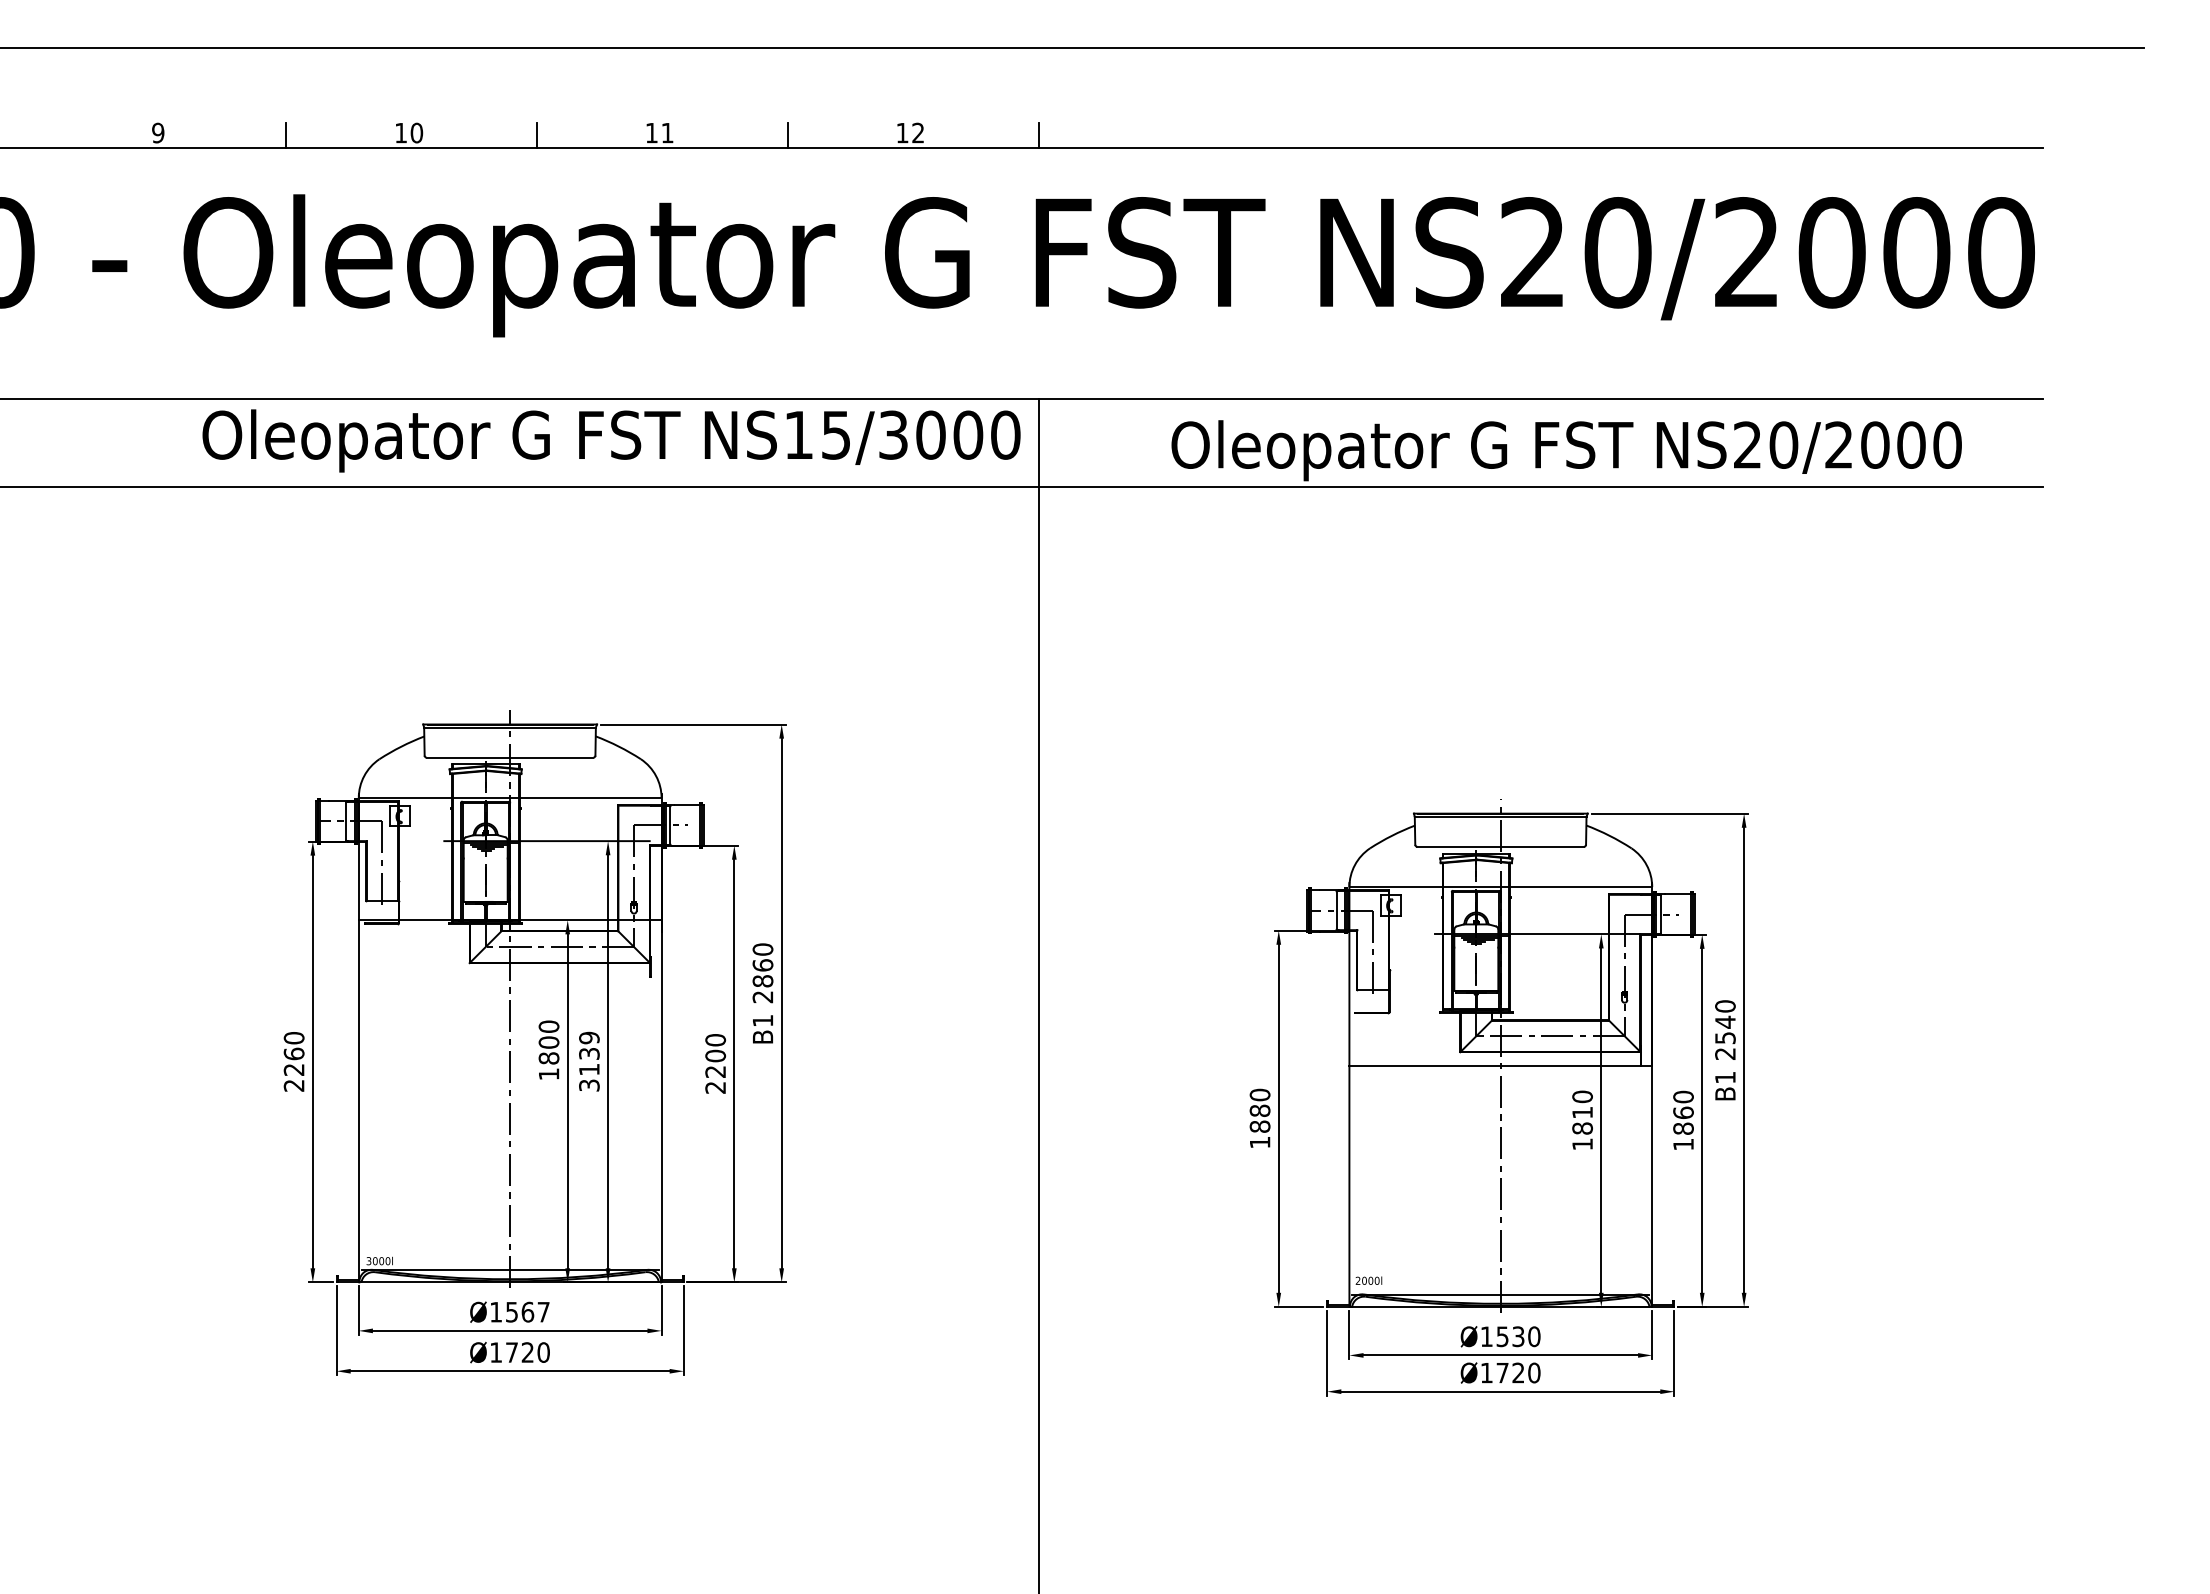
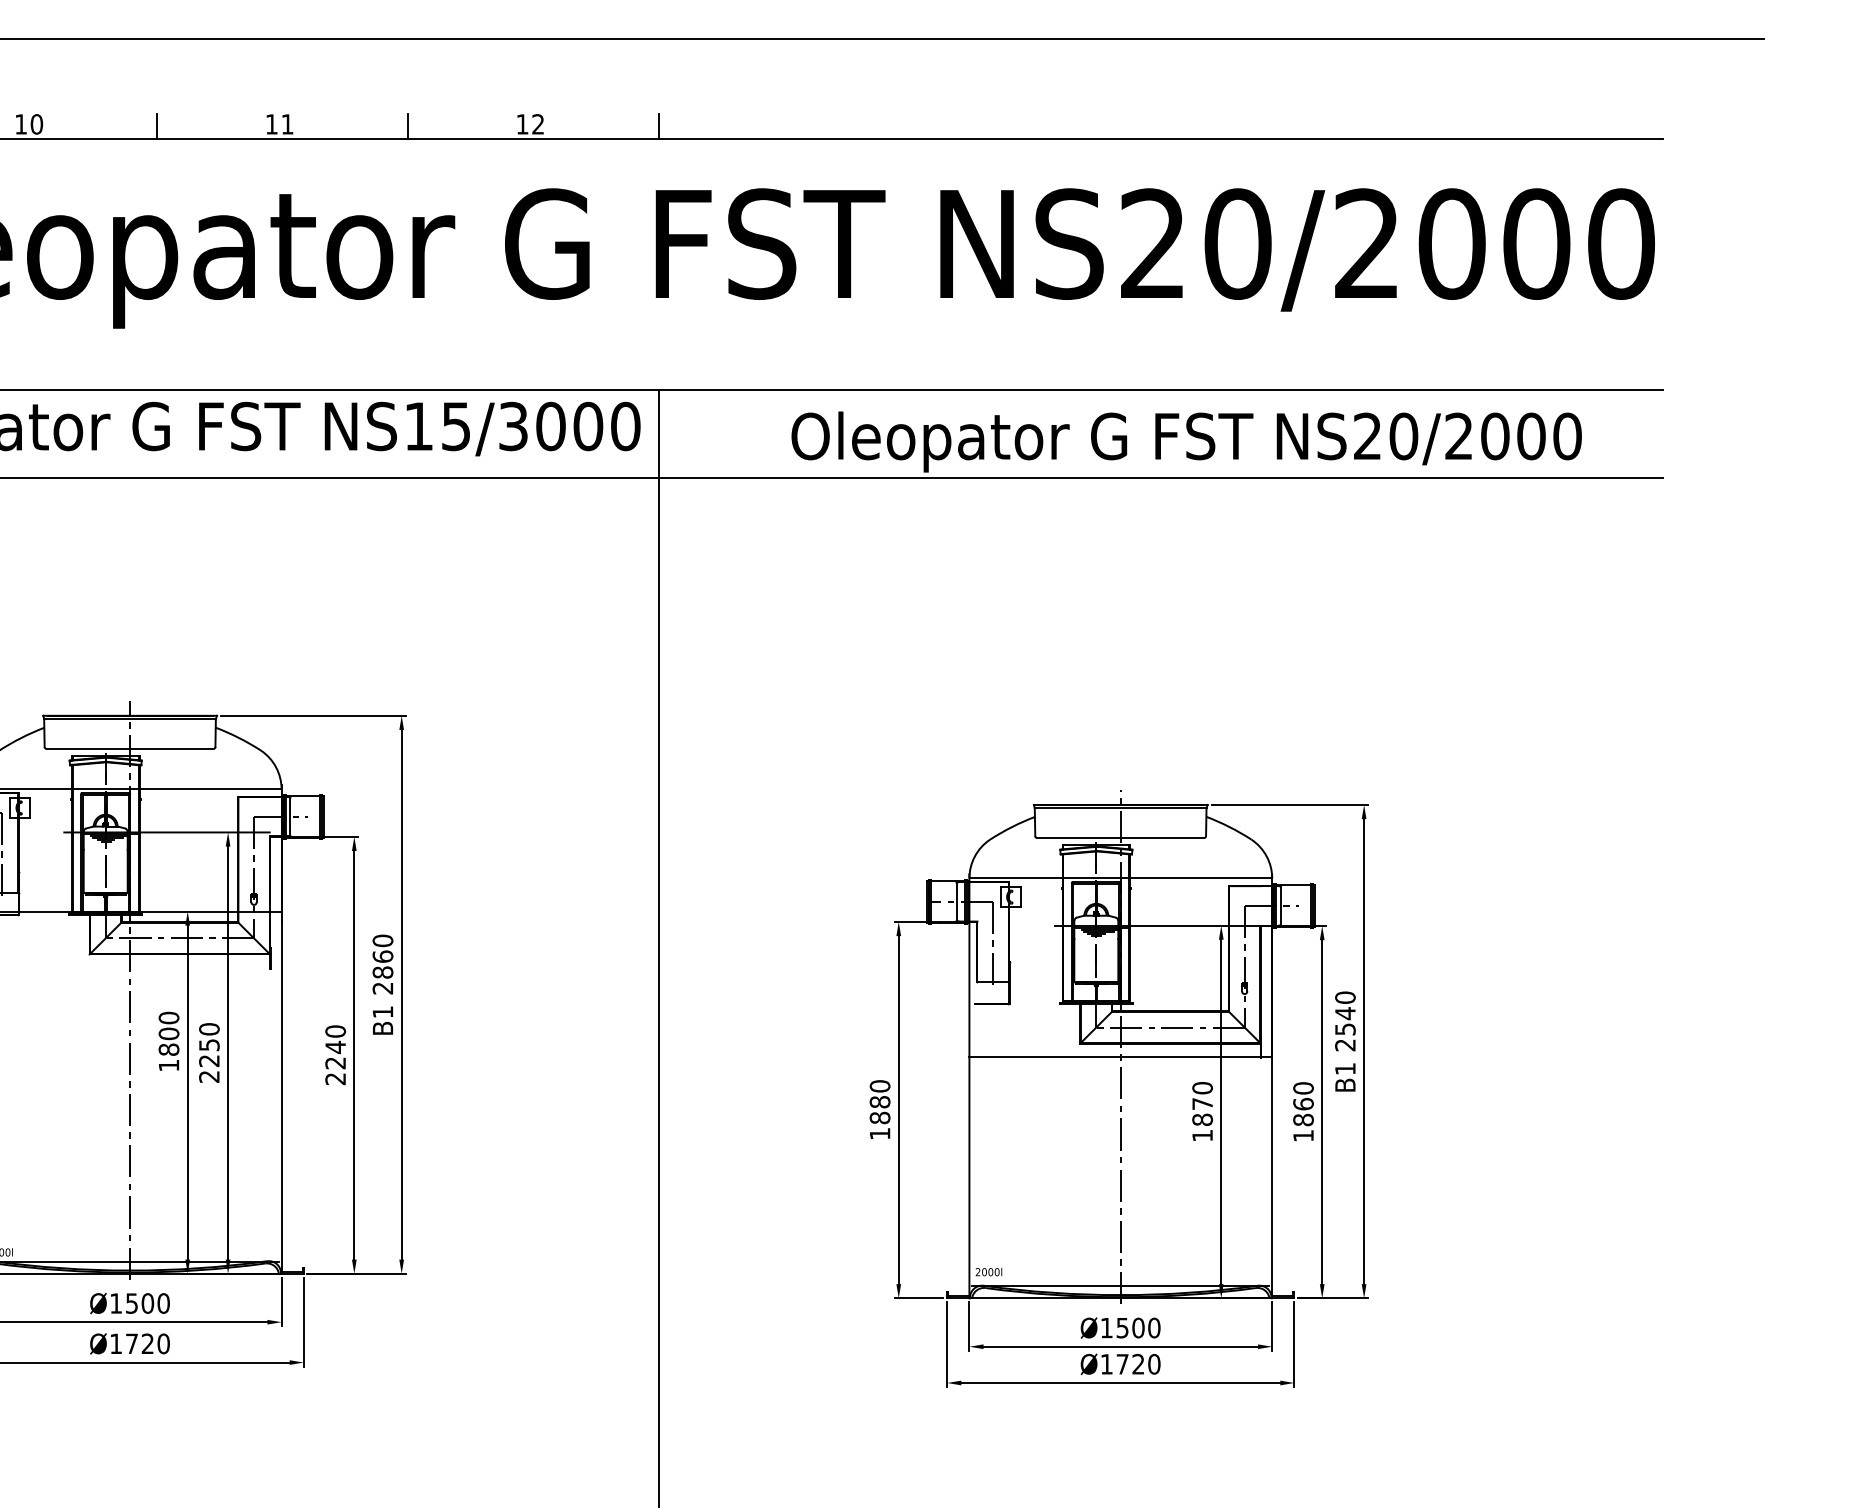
text: (715, 1055) -> (335, 1046), 2200 -> 2240
text: (589, 1061) -> (209, 1052), 3139 -> 2250
text: (1582, 1112) -> (1202, 1103), 1810 -> 1870
text: (535, 1311) -> (155, 1302), Ø1567 -> Ø1500
text: (1518, 1336) -> (1138, 1327), Ø1530 -> Ø1500

